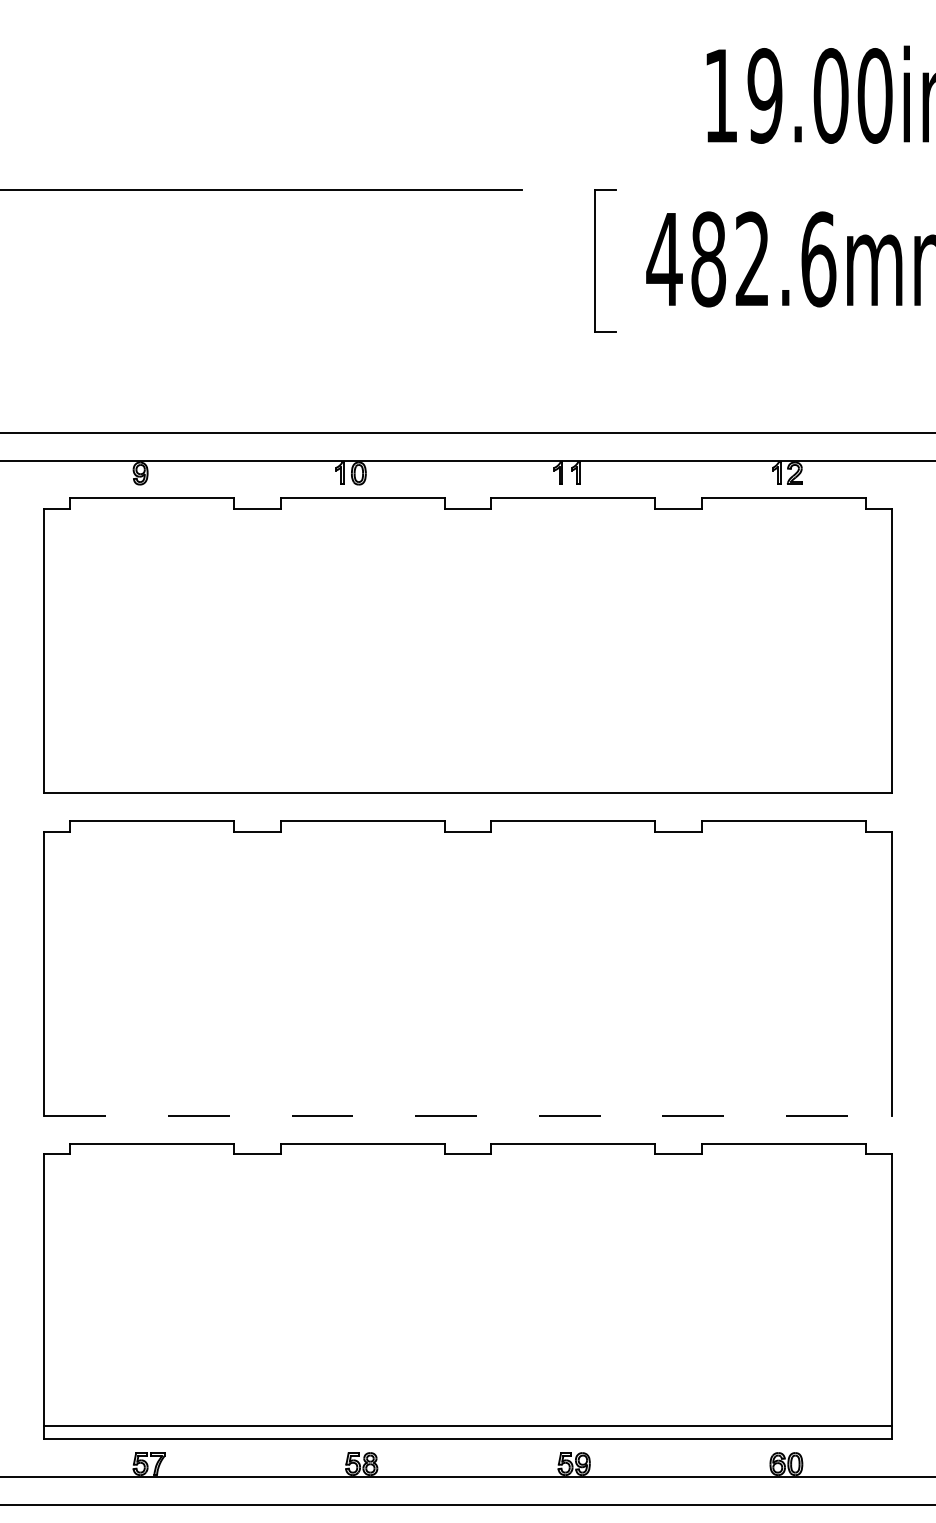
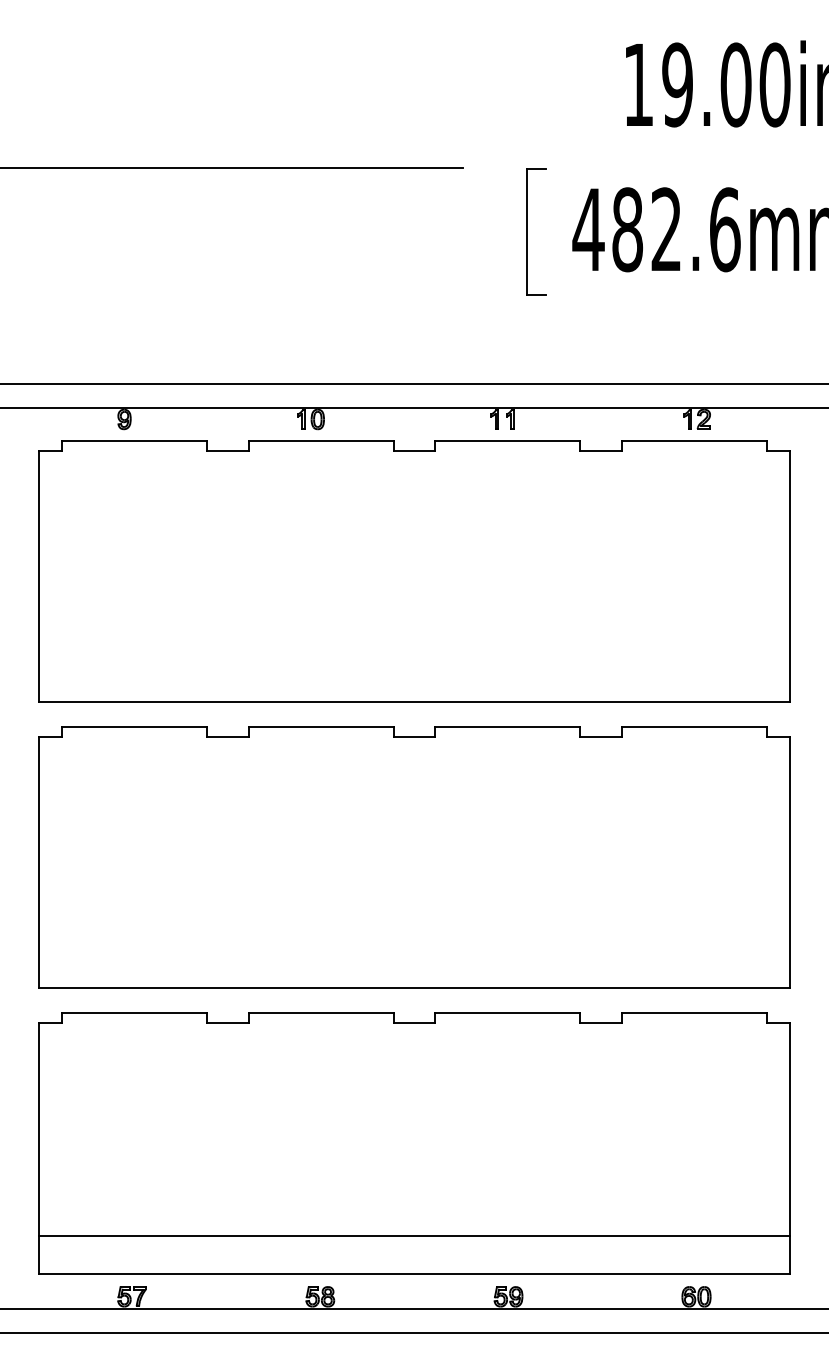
line: (469, 1116) -> (415, 988), dashed -> solid
line: (468, 1426) -> (414, 1236), moved

